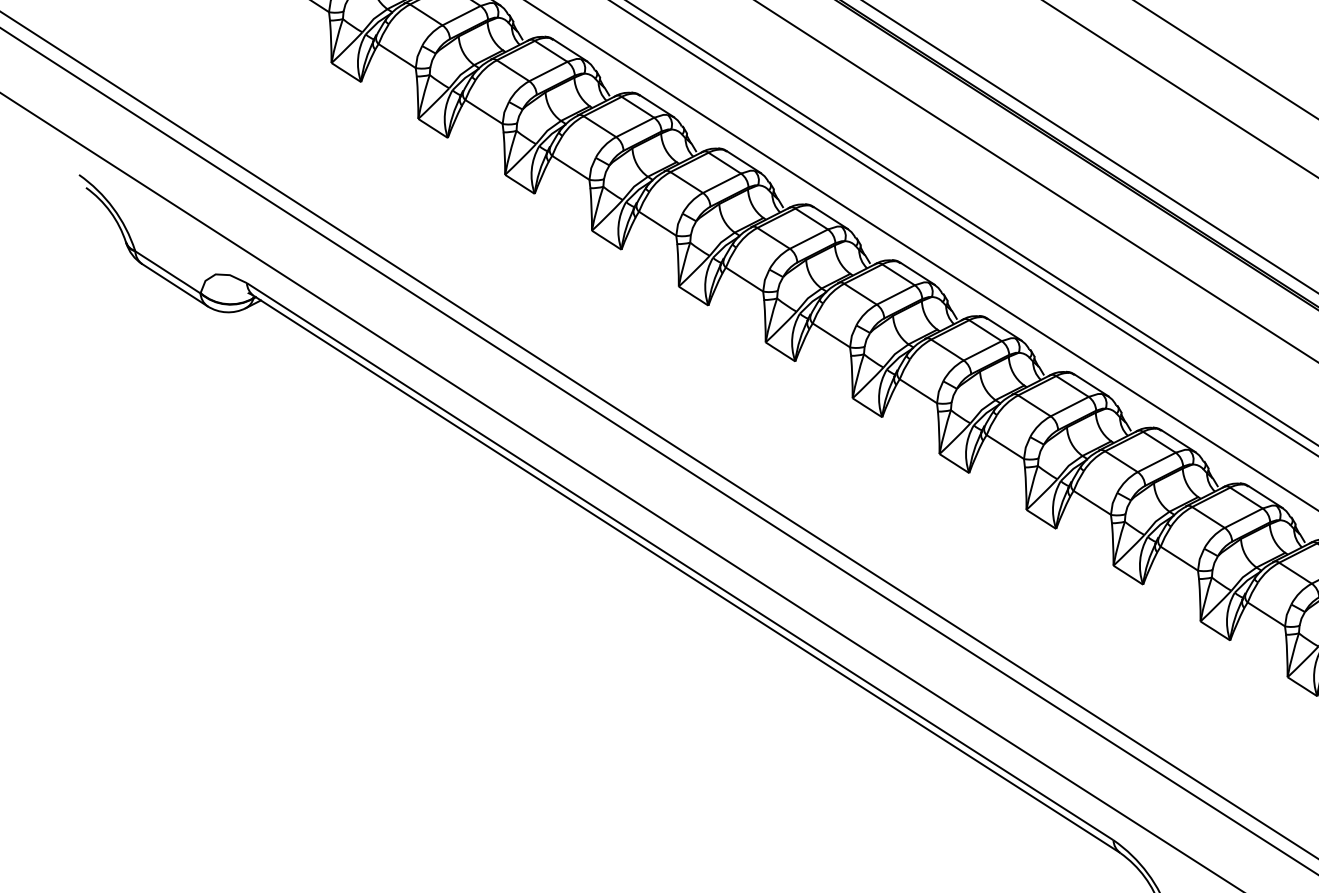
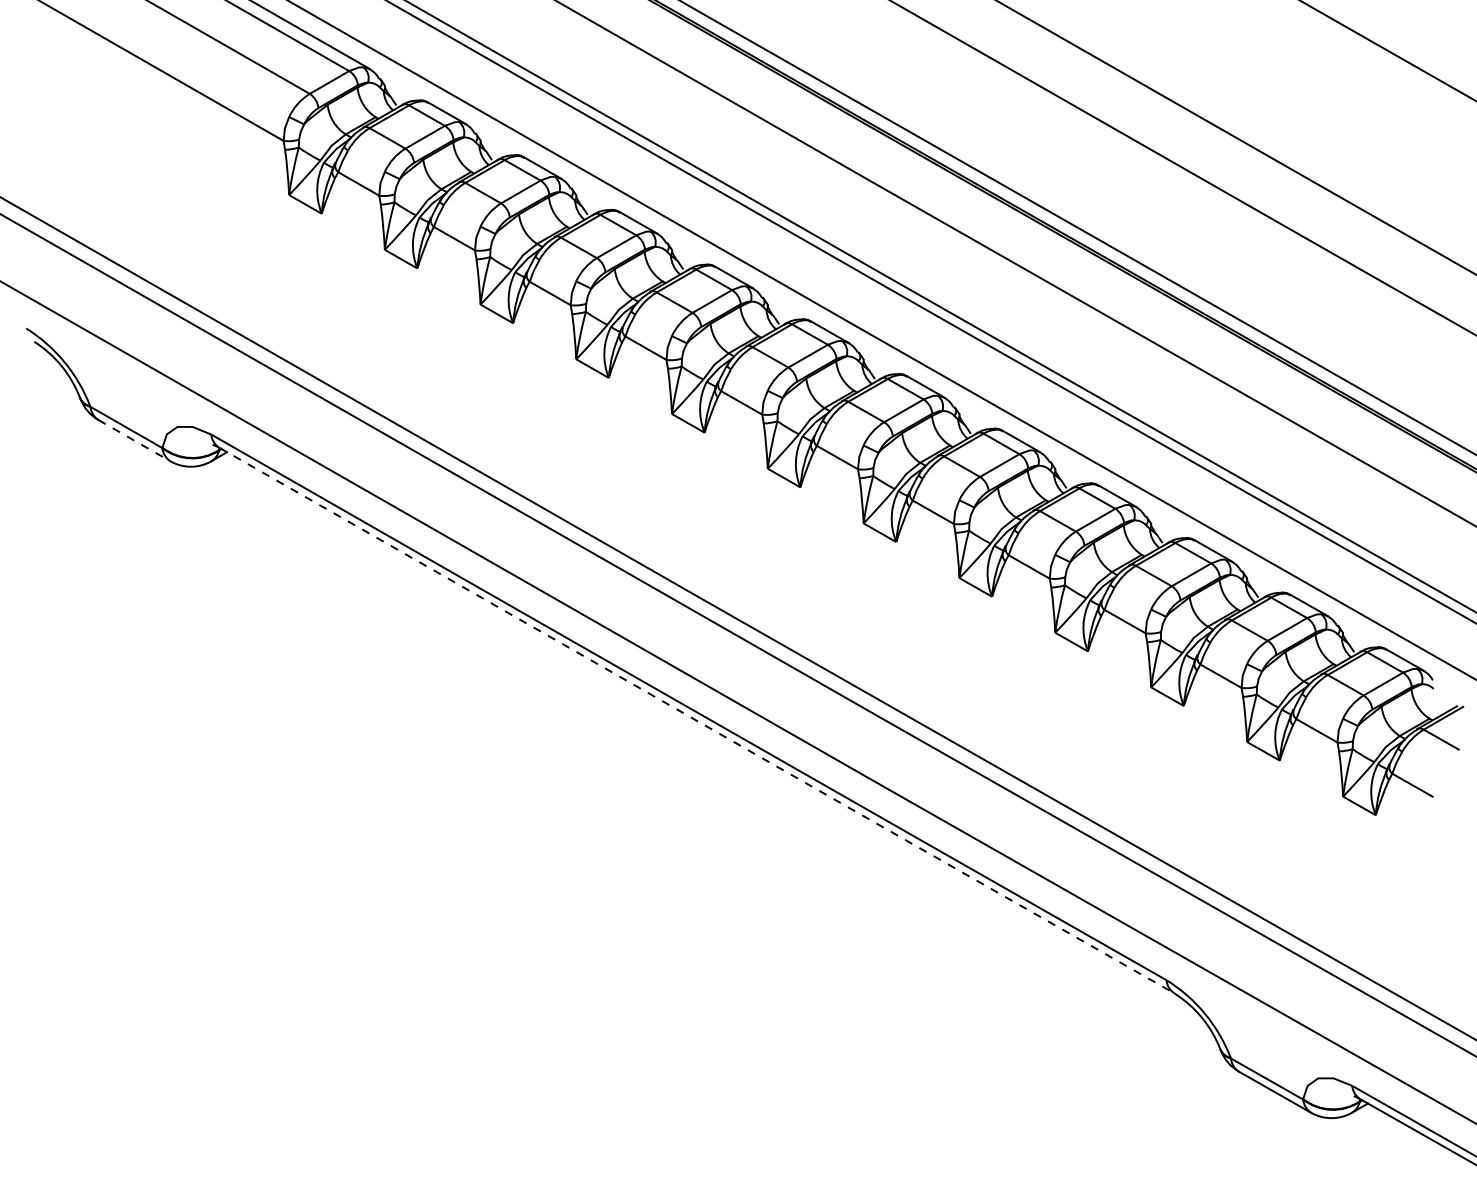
line: (174, 284) -> (134, 440), solid -> dashed
line: (687, 575) -> (697, 721), solid -> dashed

